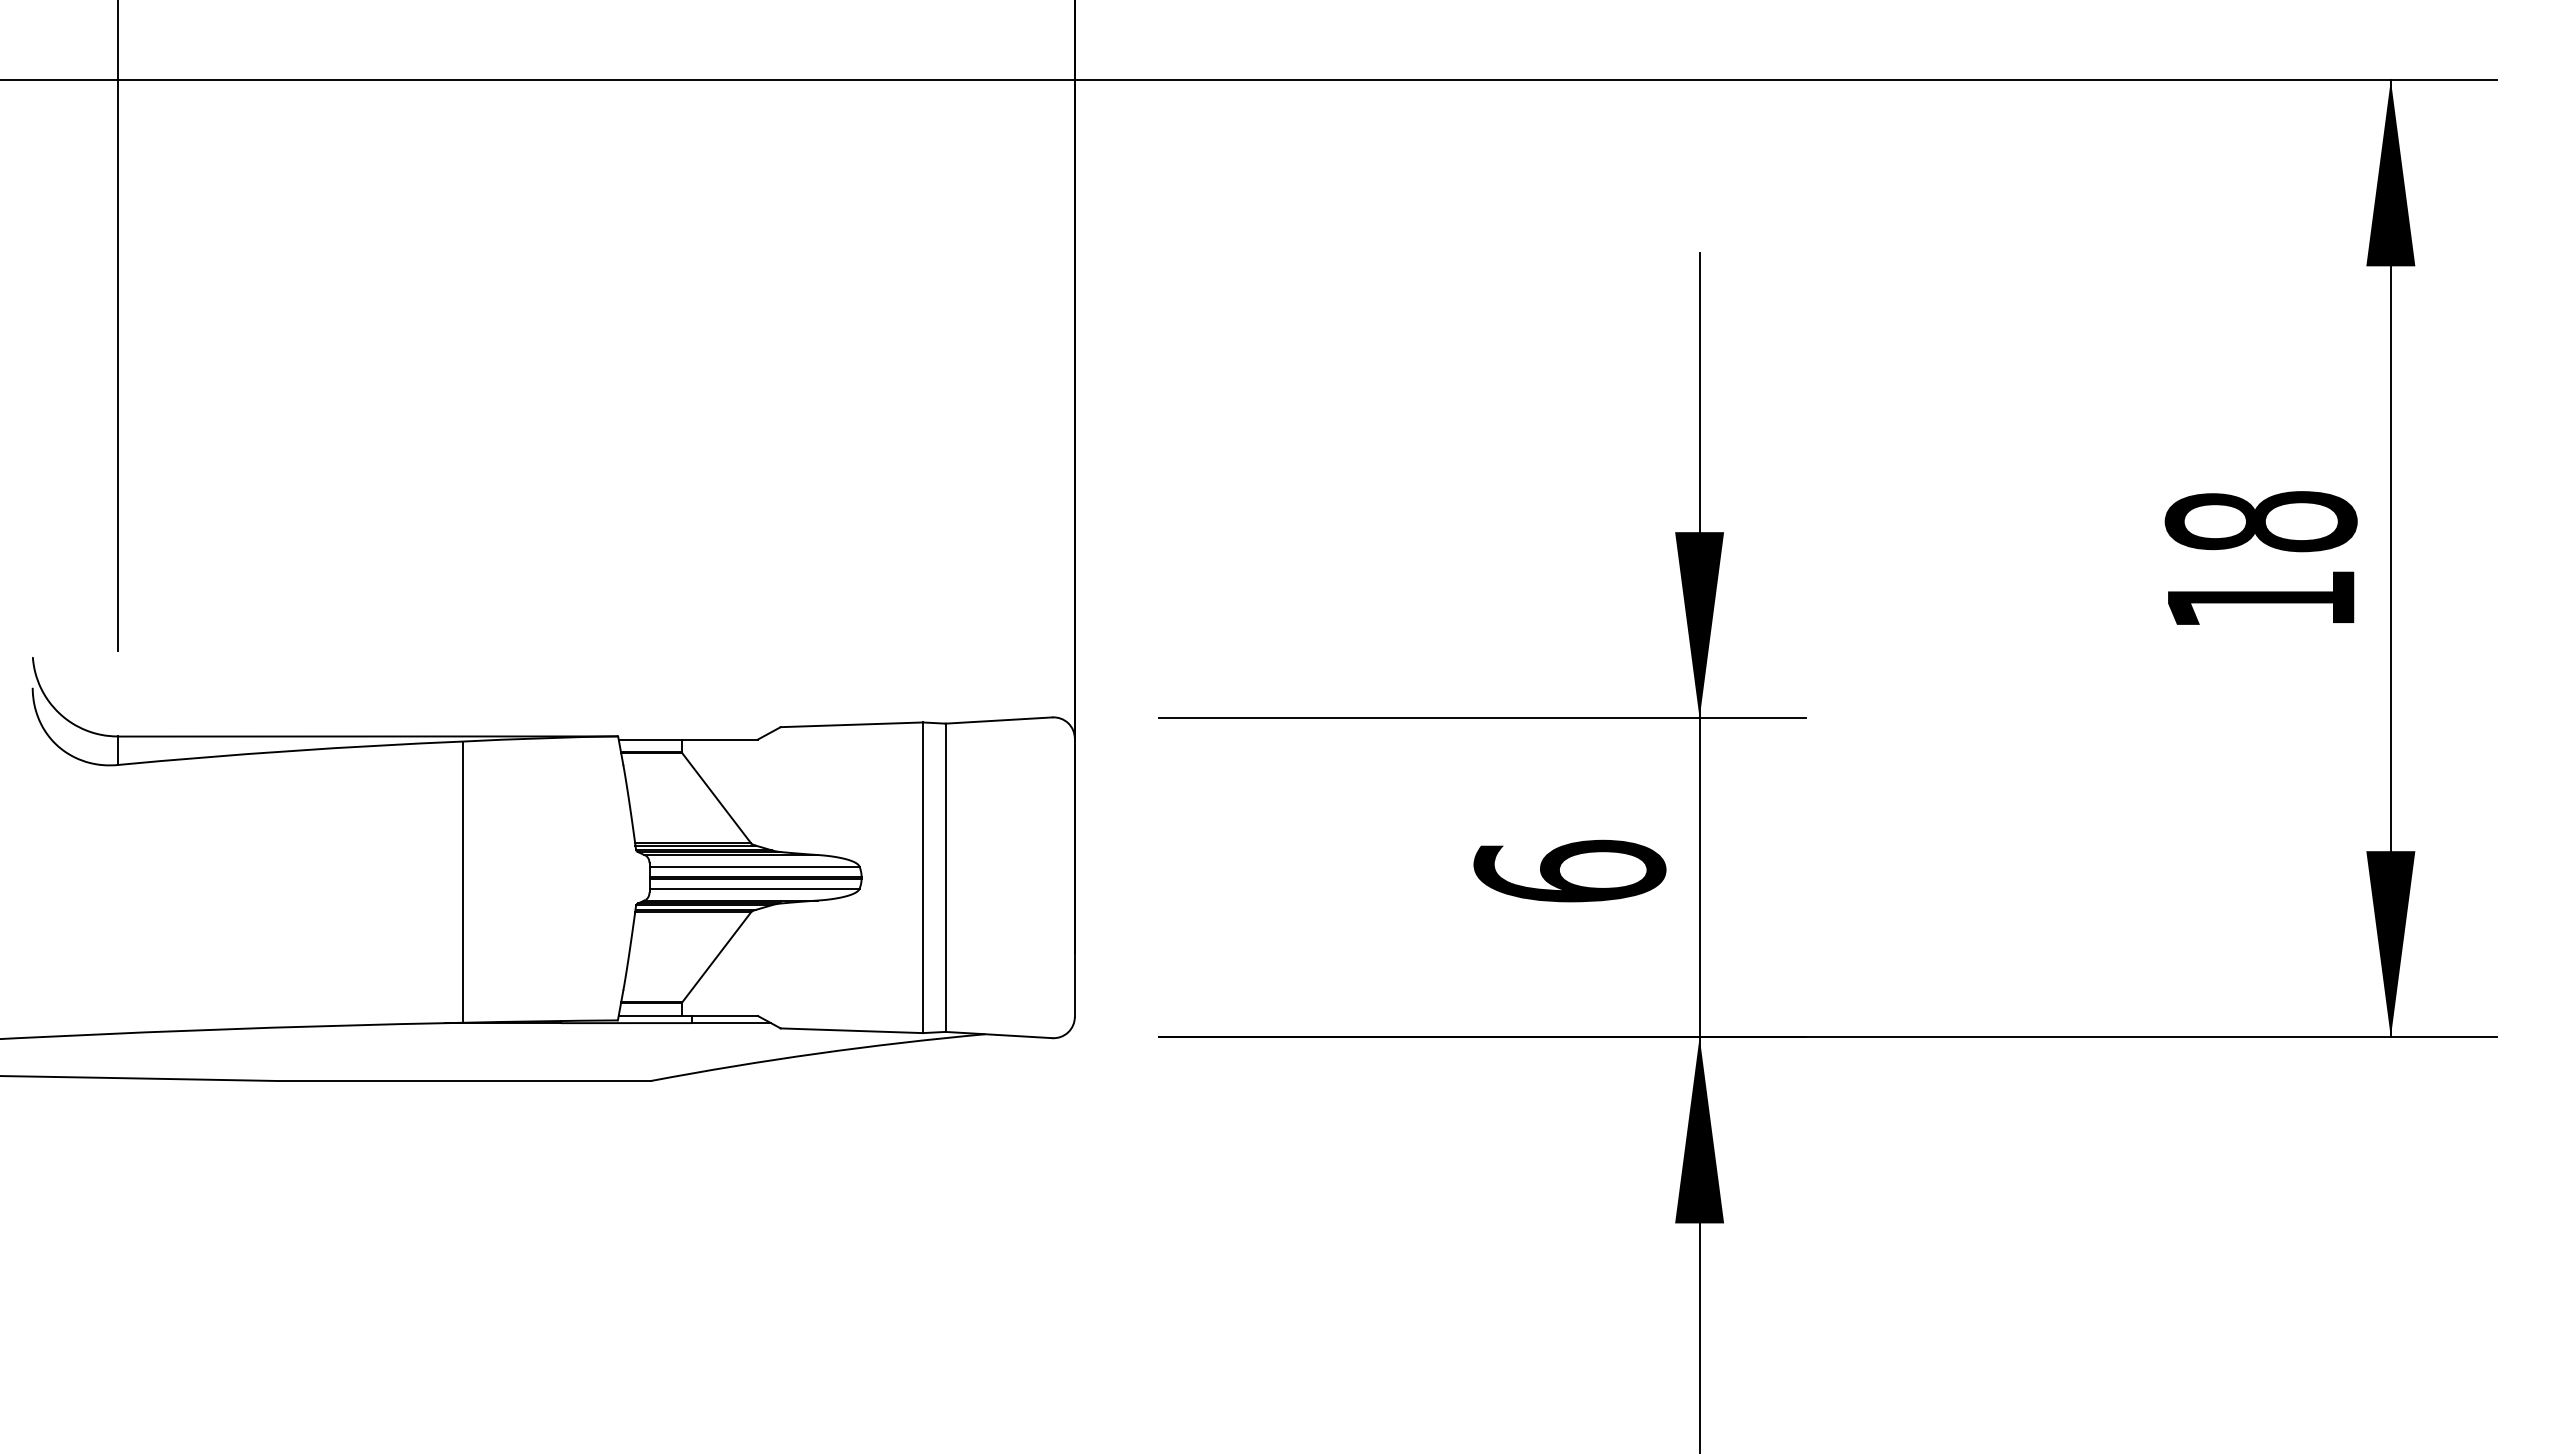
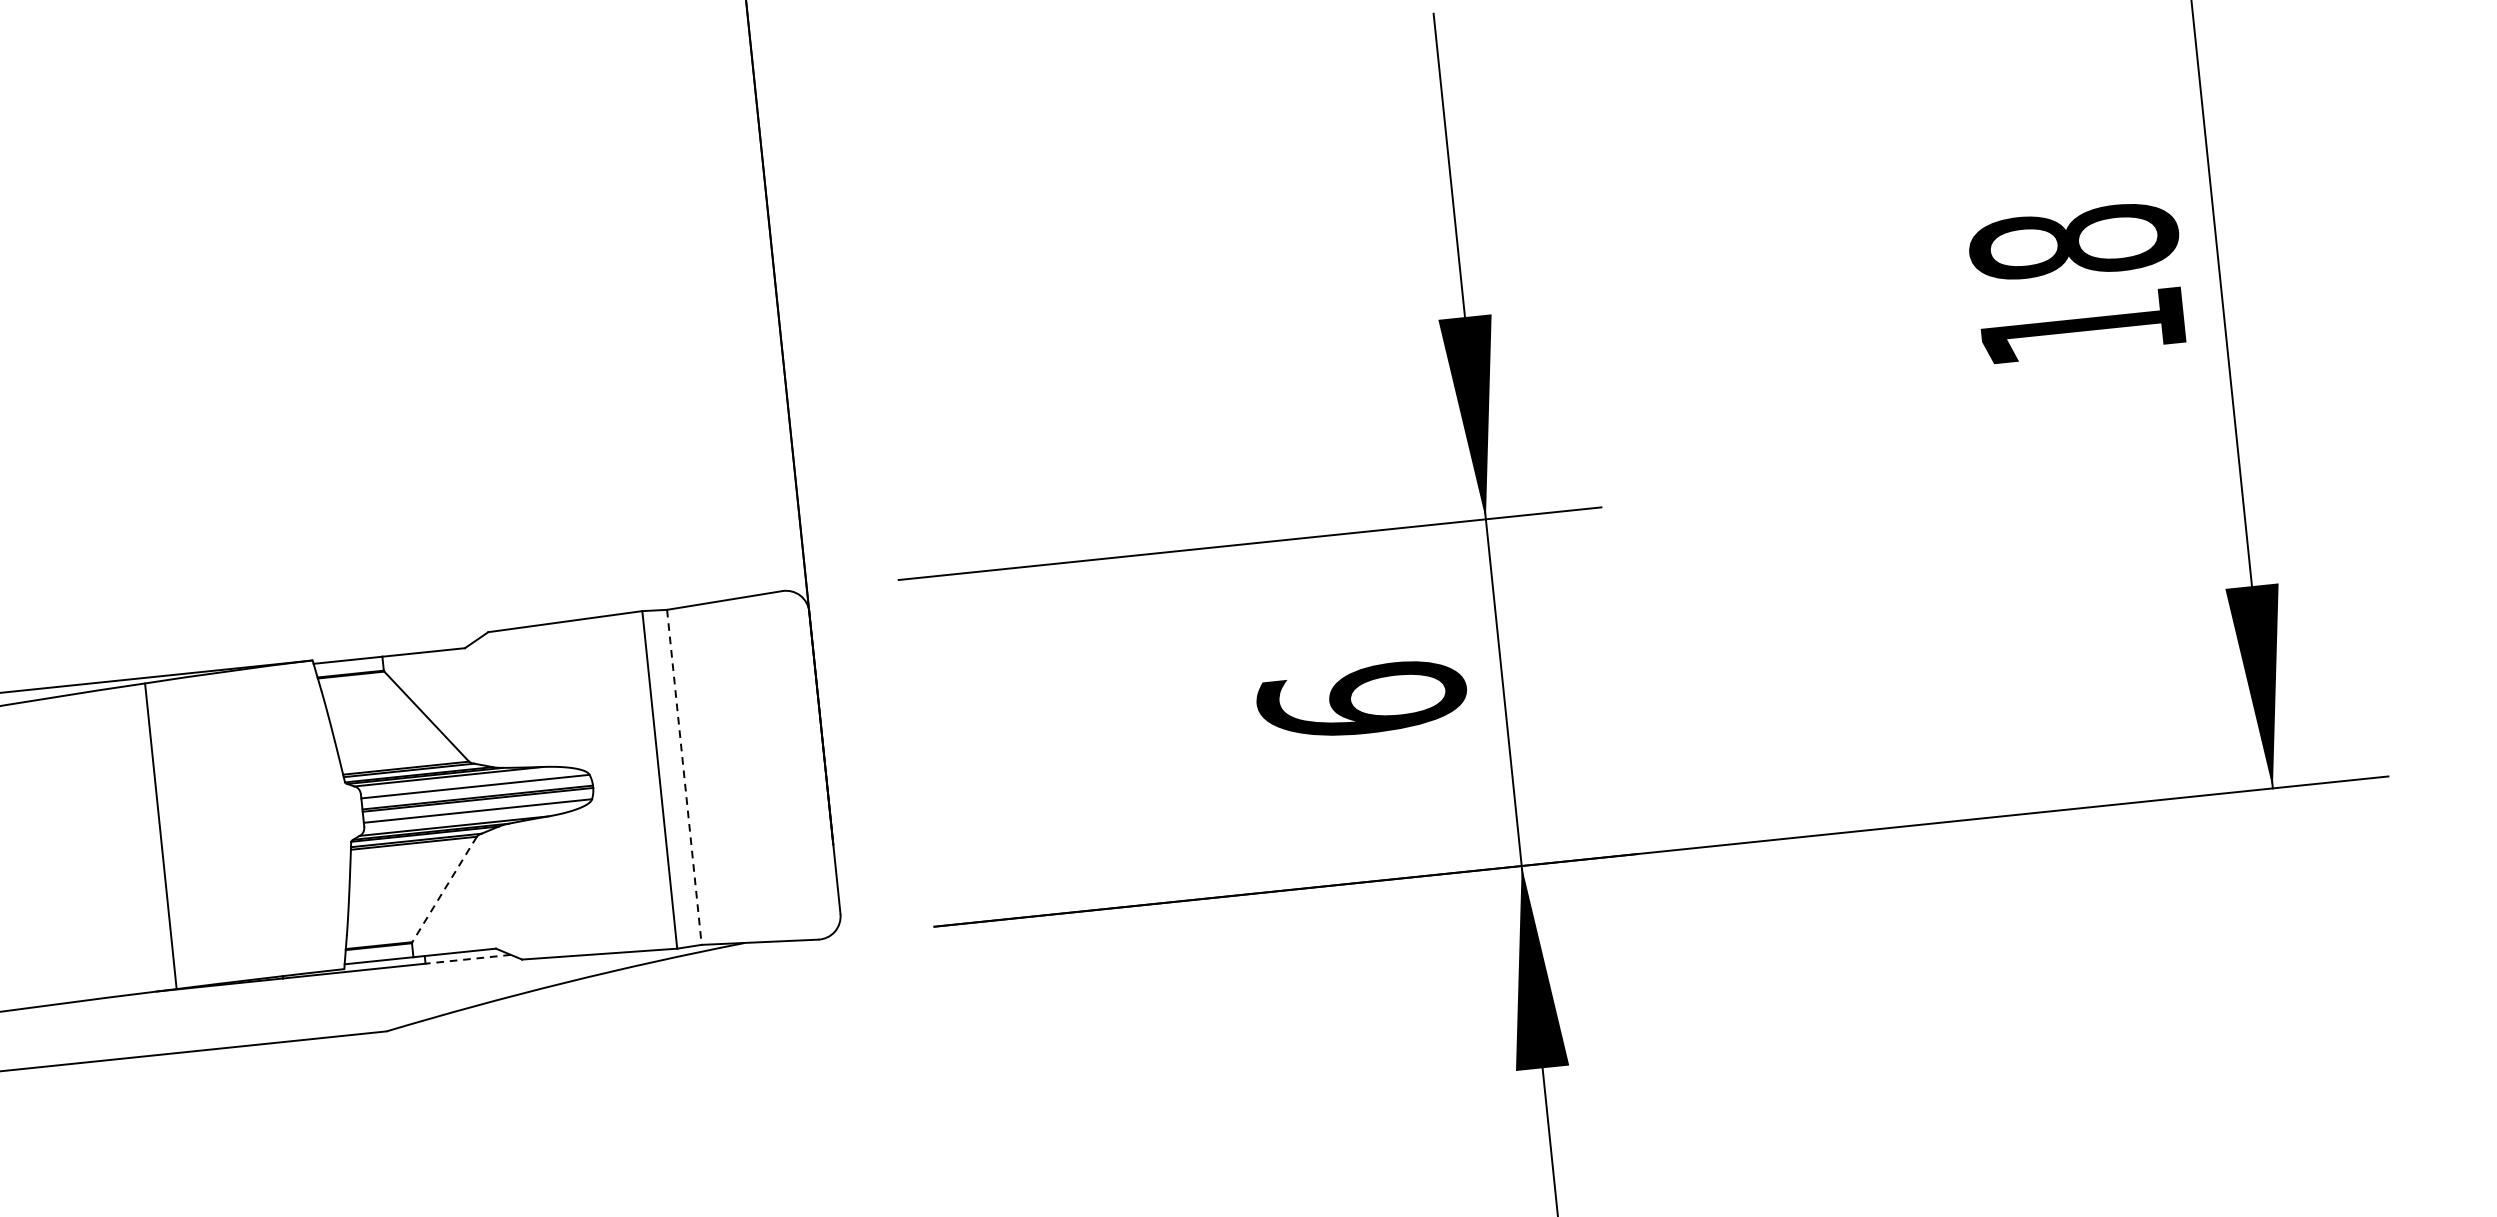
line: (945, 878) -> (684, 778), solid -> dashed
line: (716, 957) -> (444, 889), solid -> dashed
line: (731, 1023) -> (468, 959), solid -> dashed

